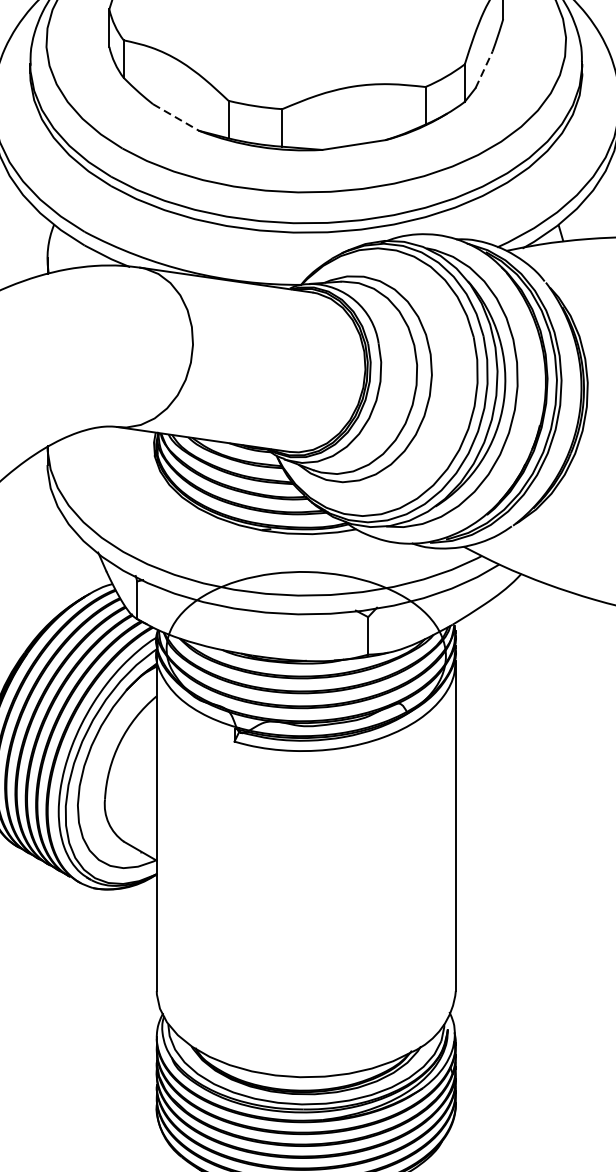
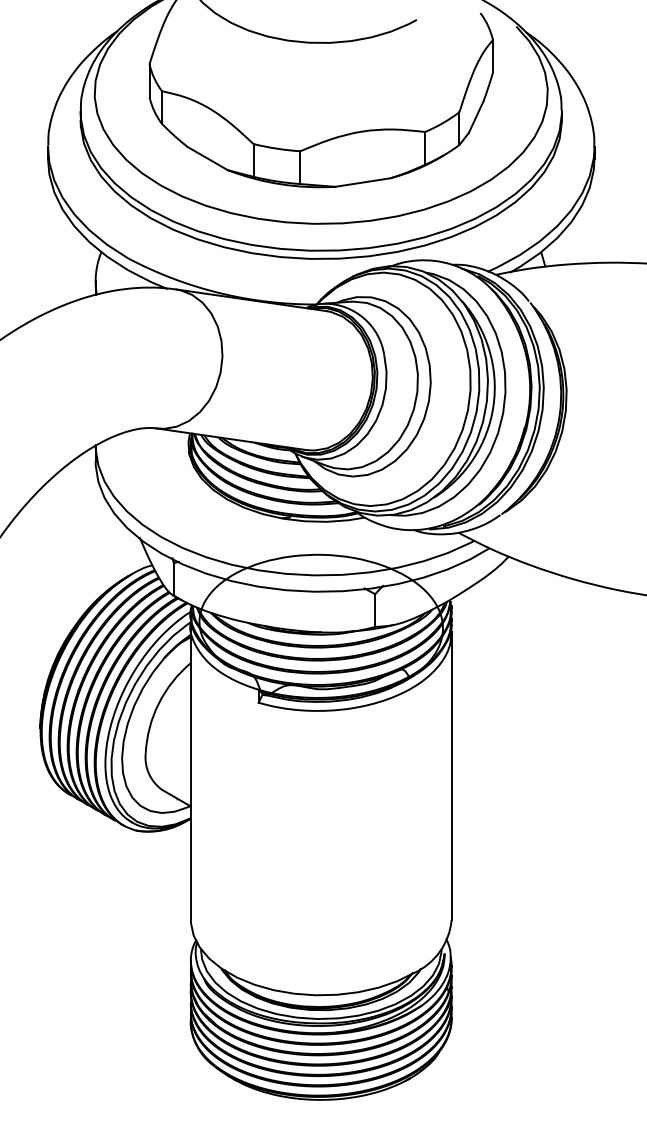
line: (484, 70) -> (476, 117), dashed -> solid
line: (176, 117) -> (208, 158), dashed -> solid

